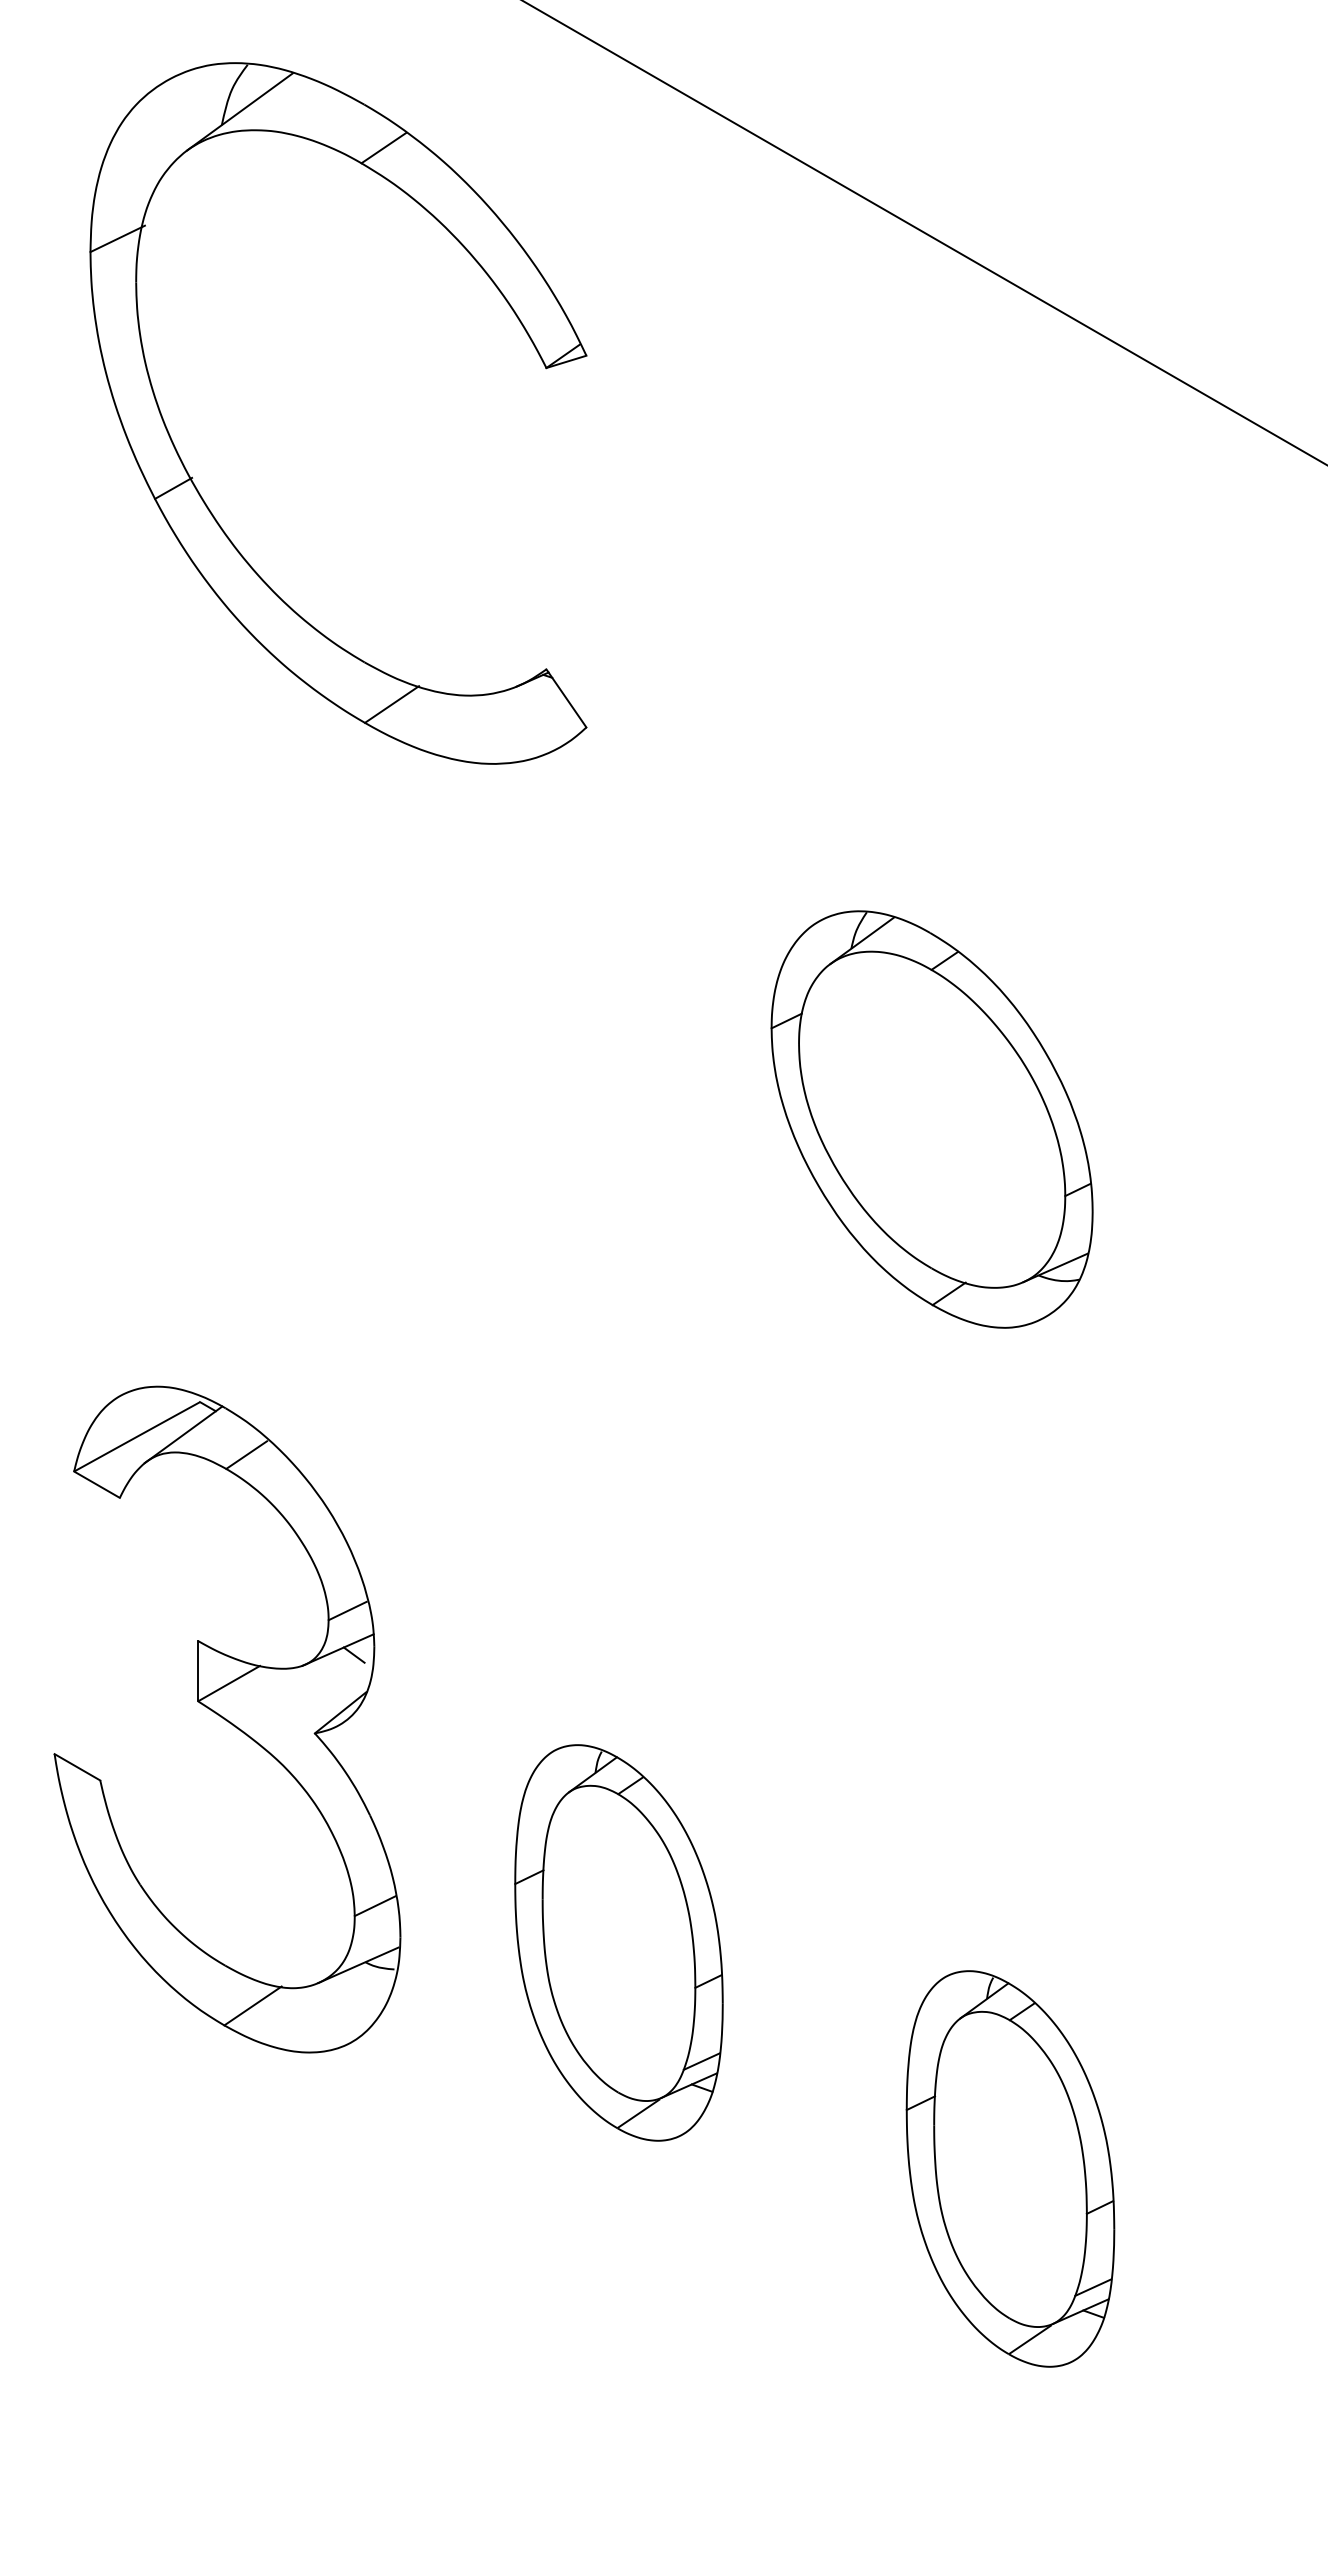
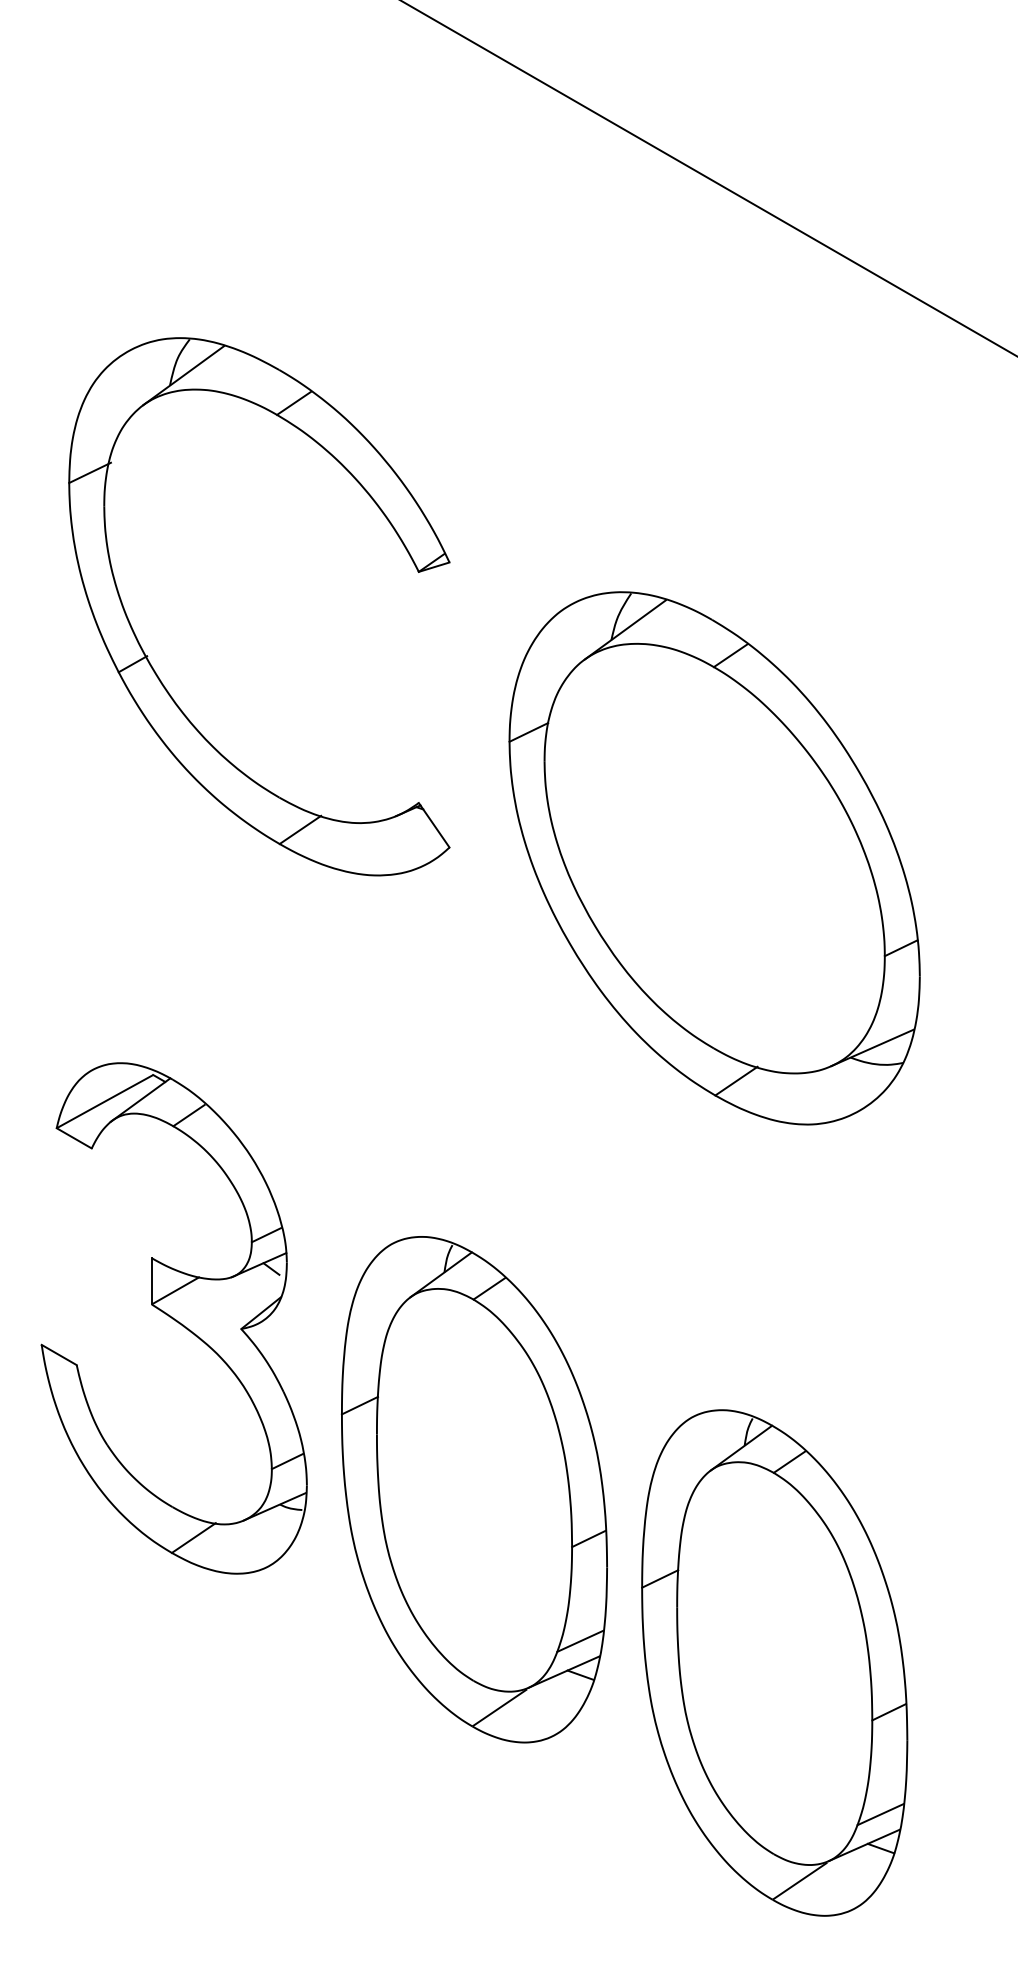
part: (193, 478) -> (148, 656), moved
part: (931, 1119) -> (714, 858), size x1.67
part: (618, 1942) -> (474, 1489), size x1.67
part: (1010, 2168) -> (774, 1662), size x1.67

